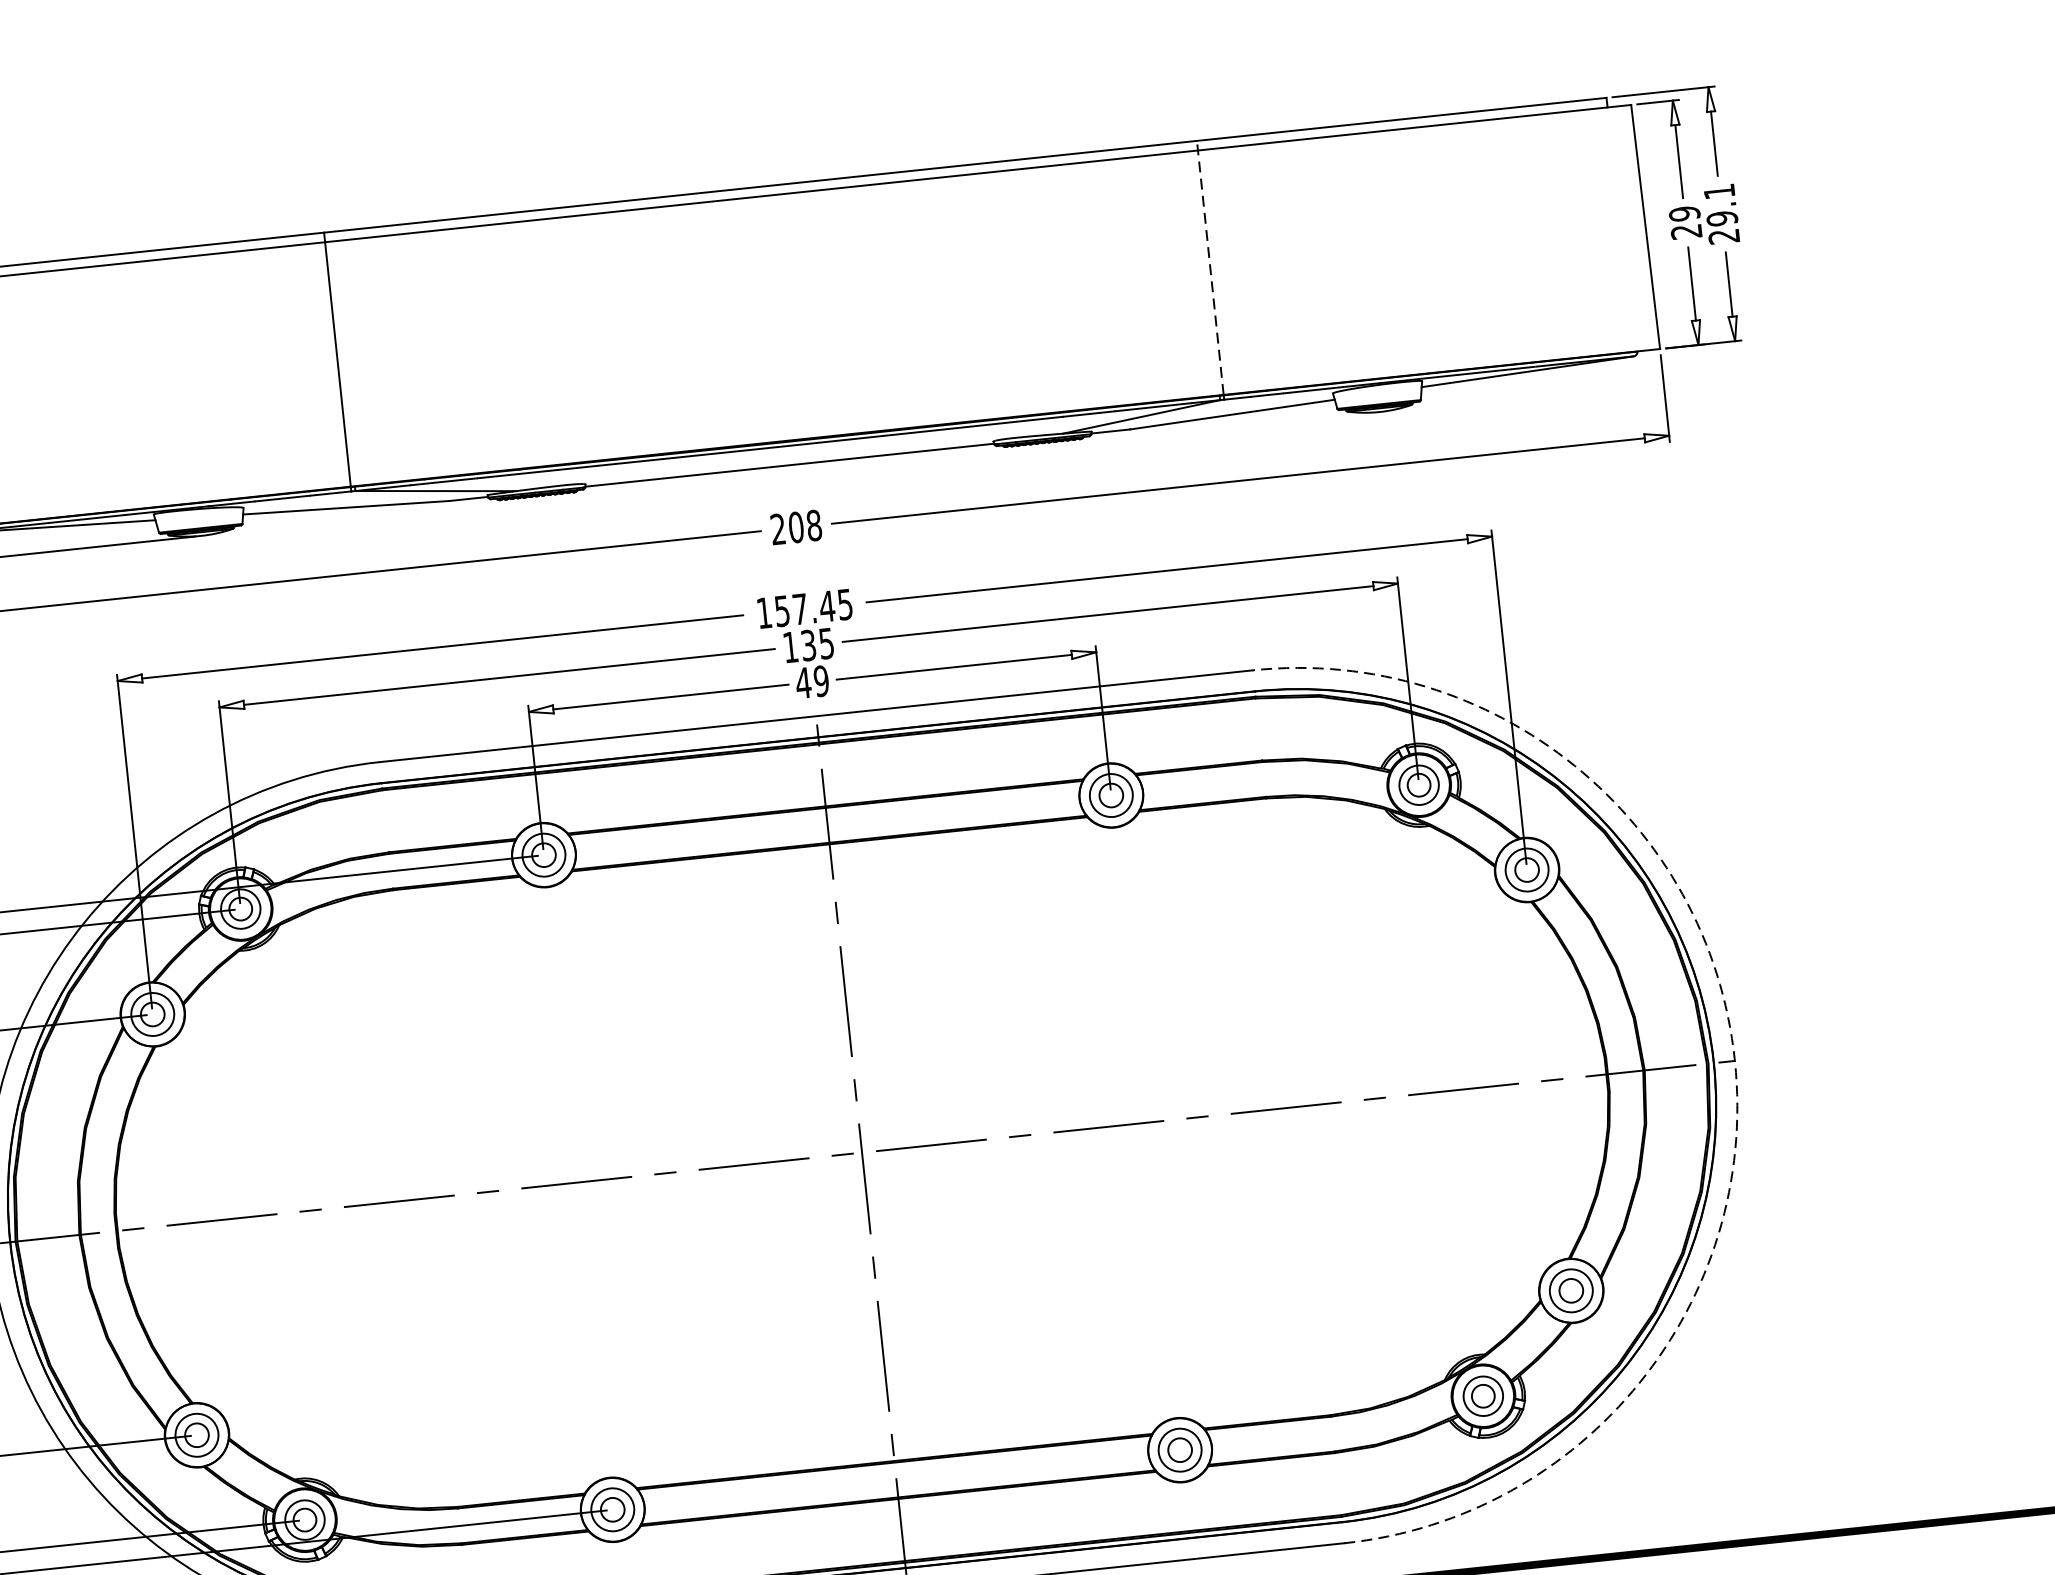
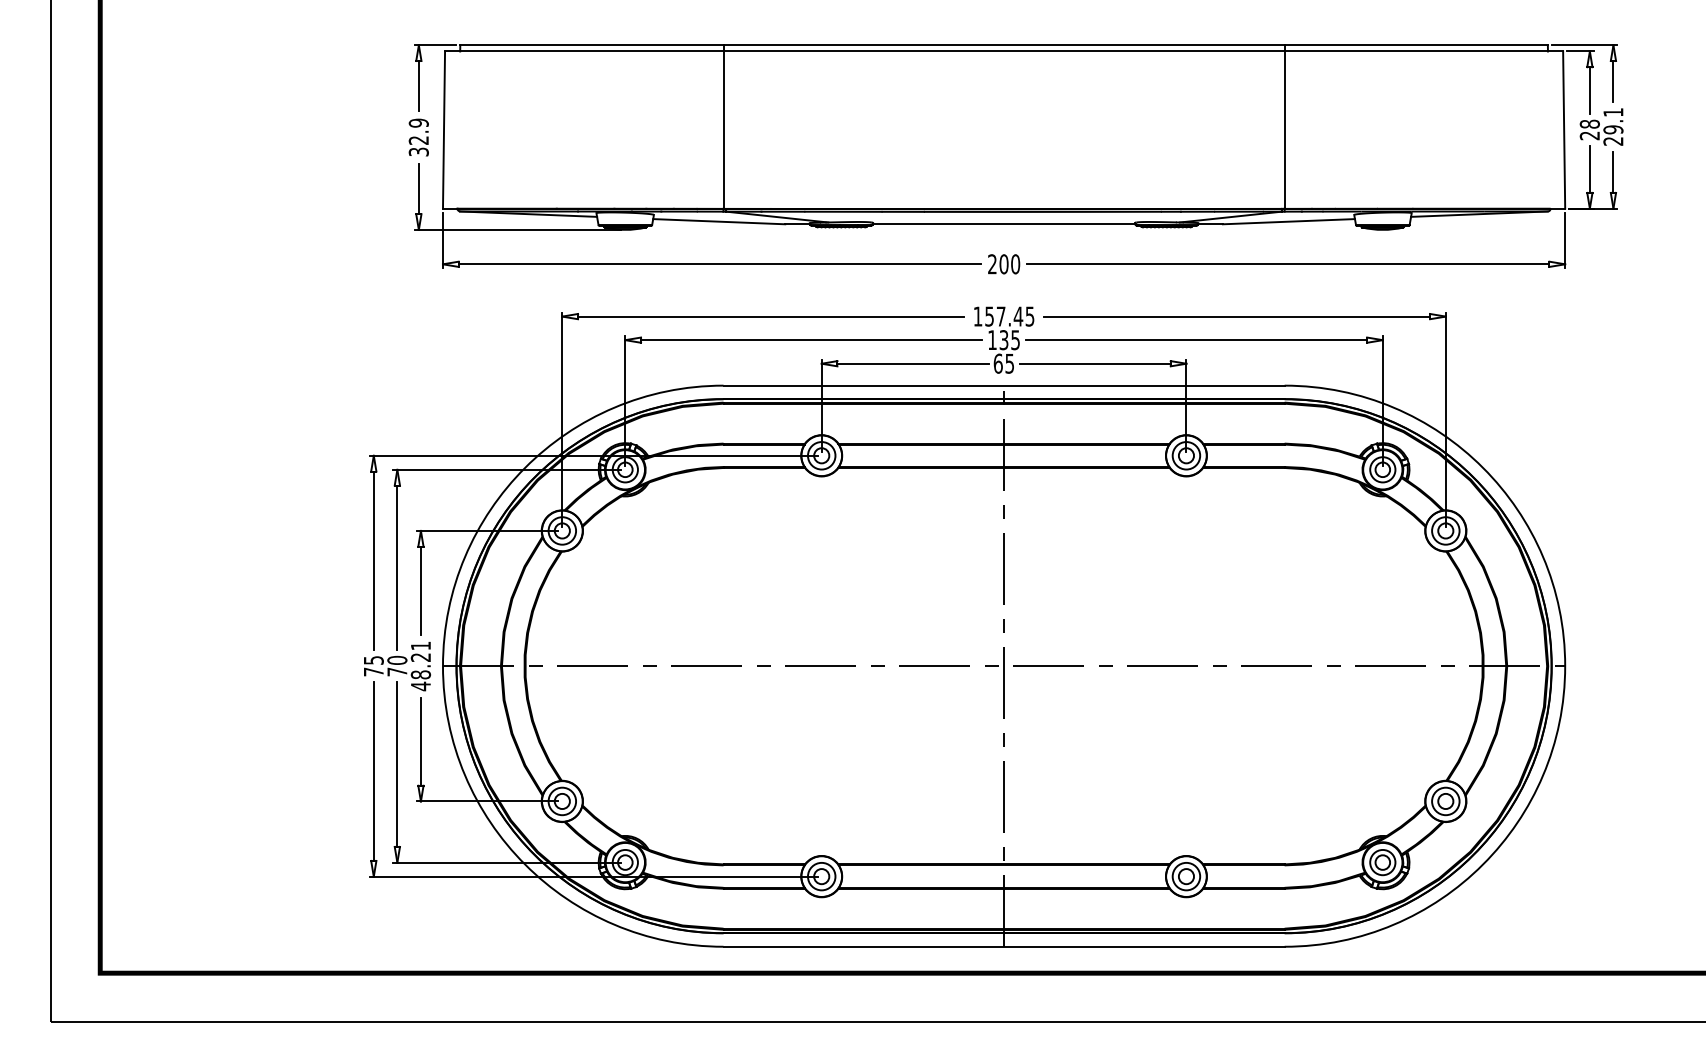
text: (1684, 212) -> (1589, 123), 29 -> 28
line: (1210, 267) -> (1284, 126), dashed -> solid
text: (814, 525) -> (1015, 264), 208 -> 200
text: (811, 681) -> (1003, 363), 49 -> 65
arc: (1735, 1061) -> (1565, 666), dashed -> solid

